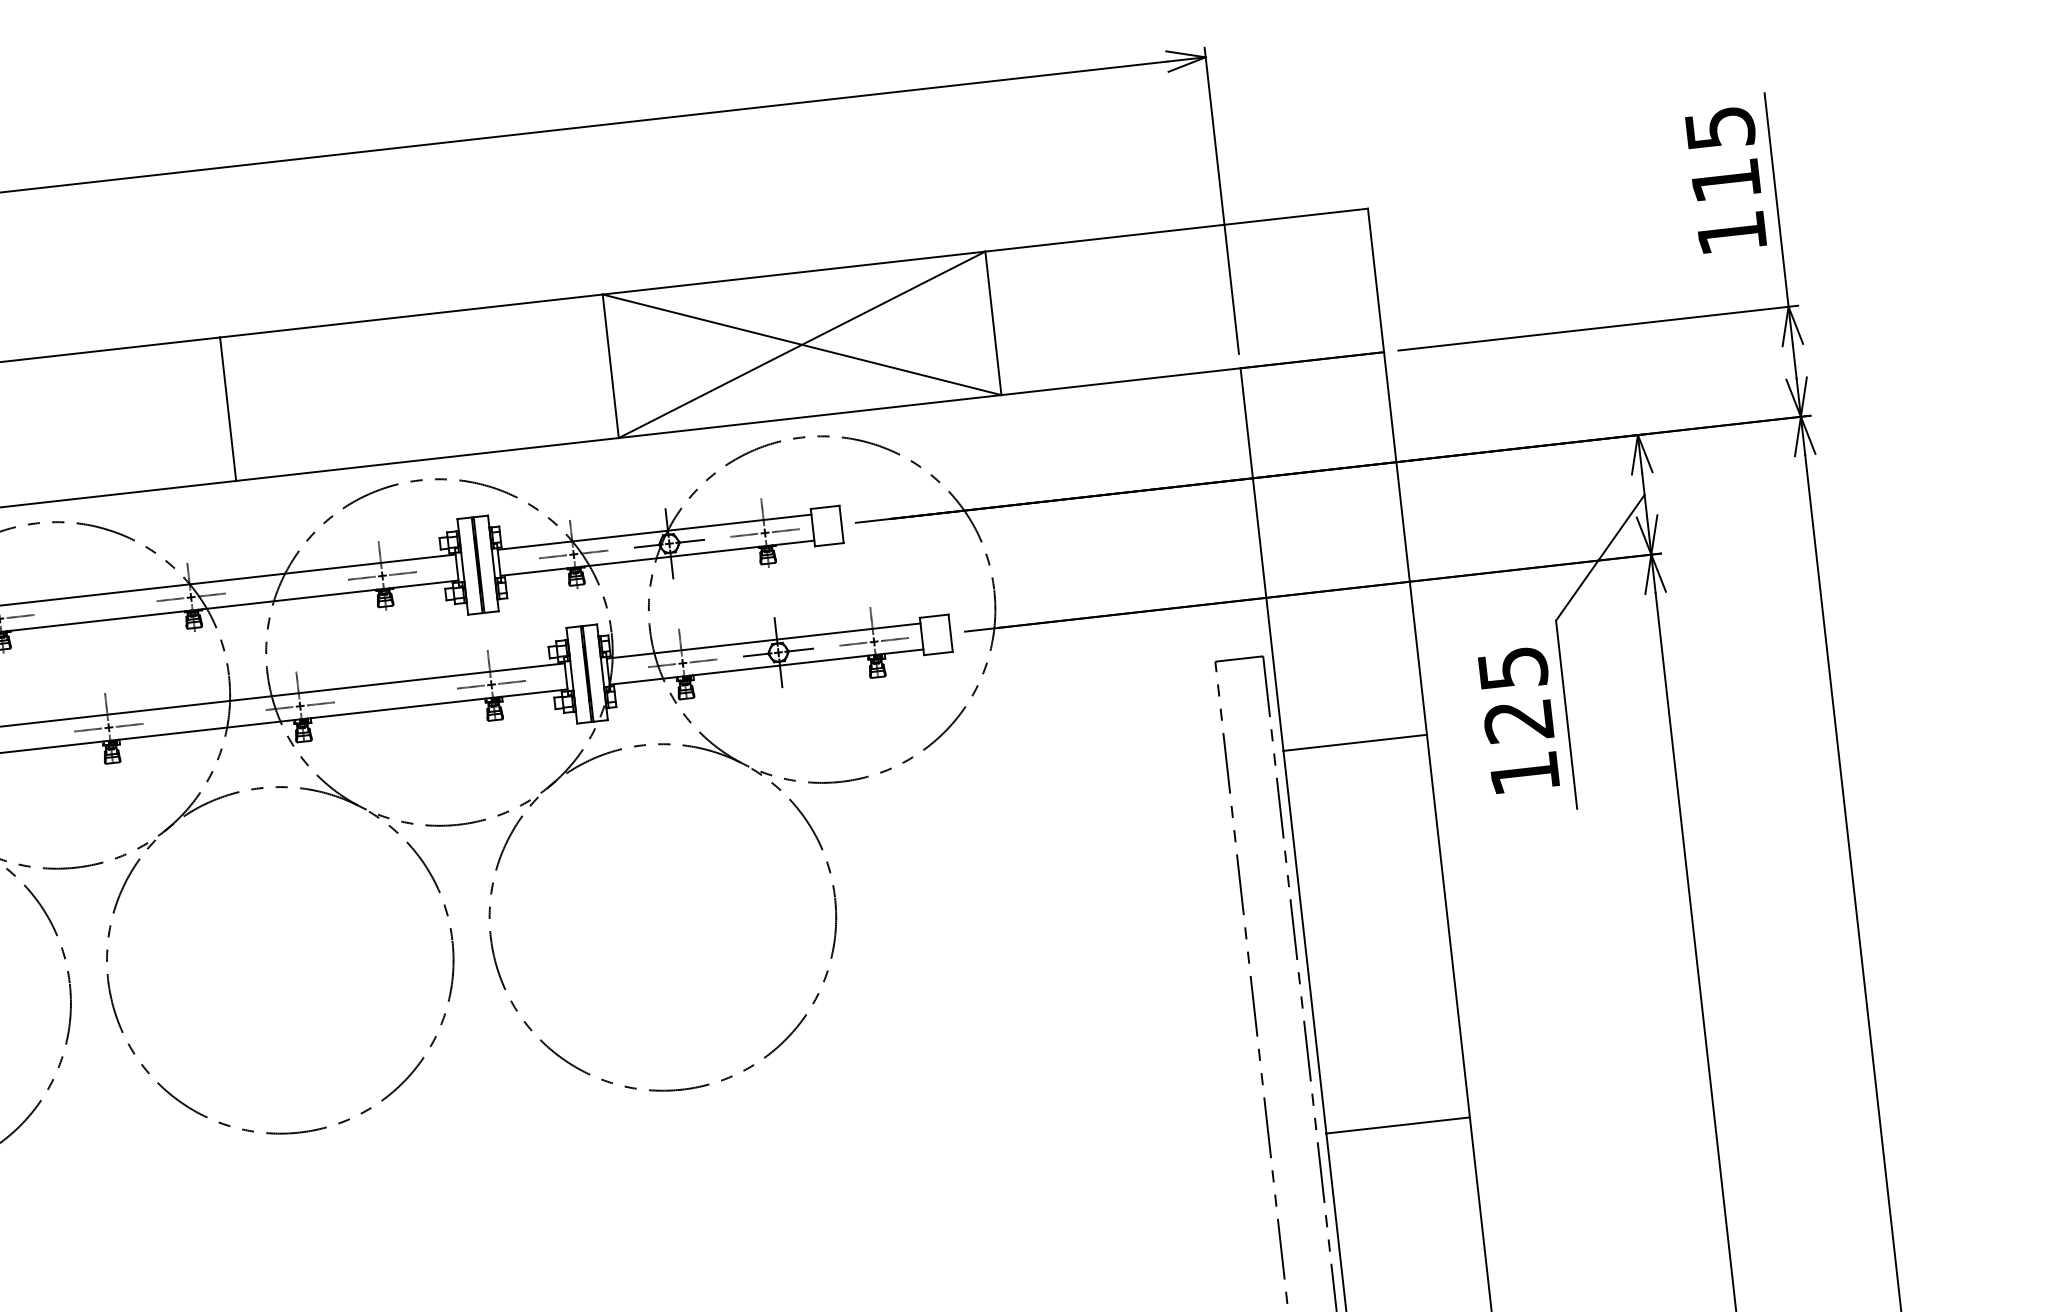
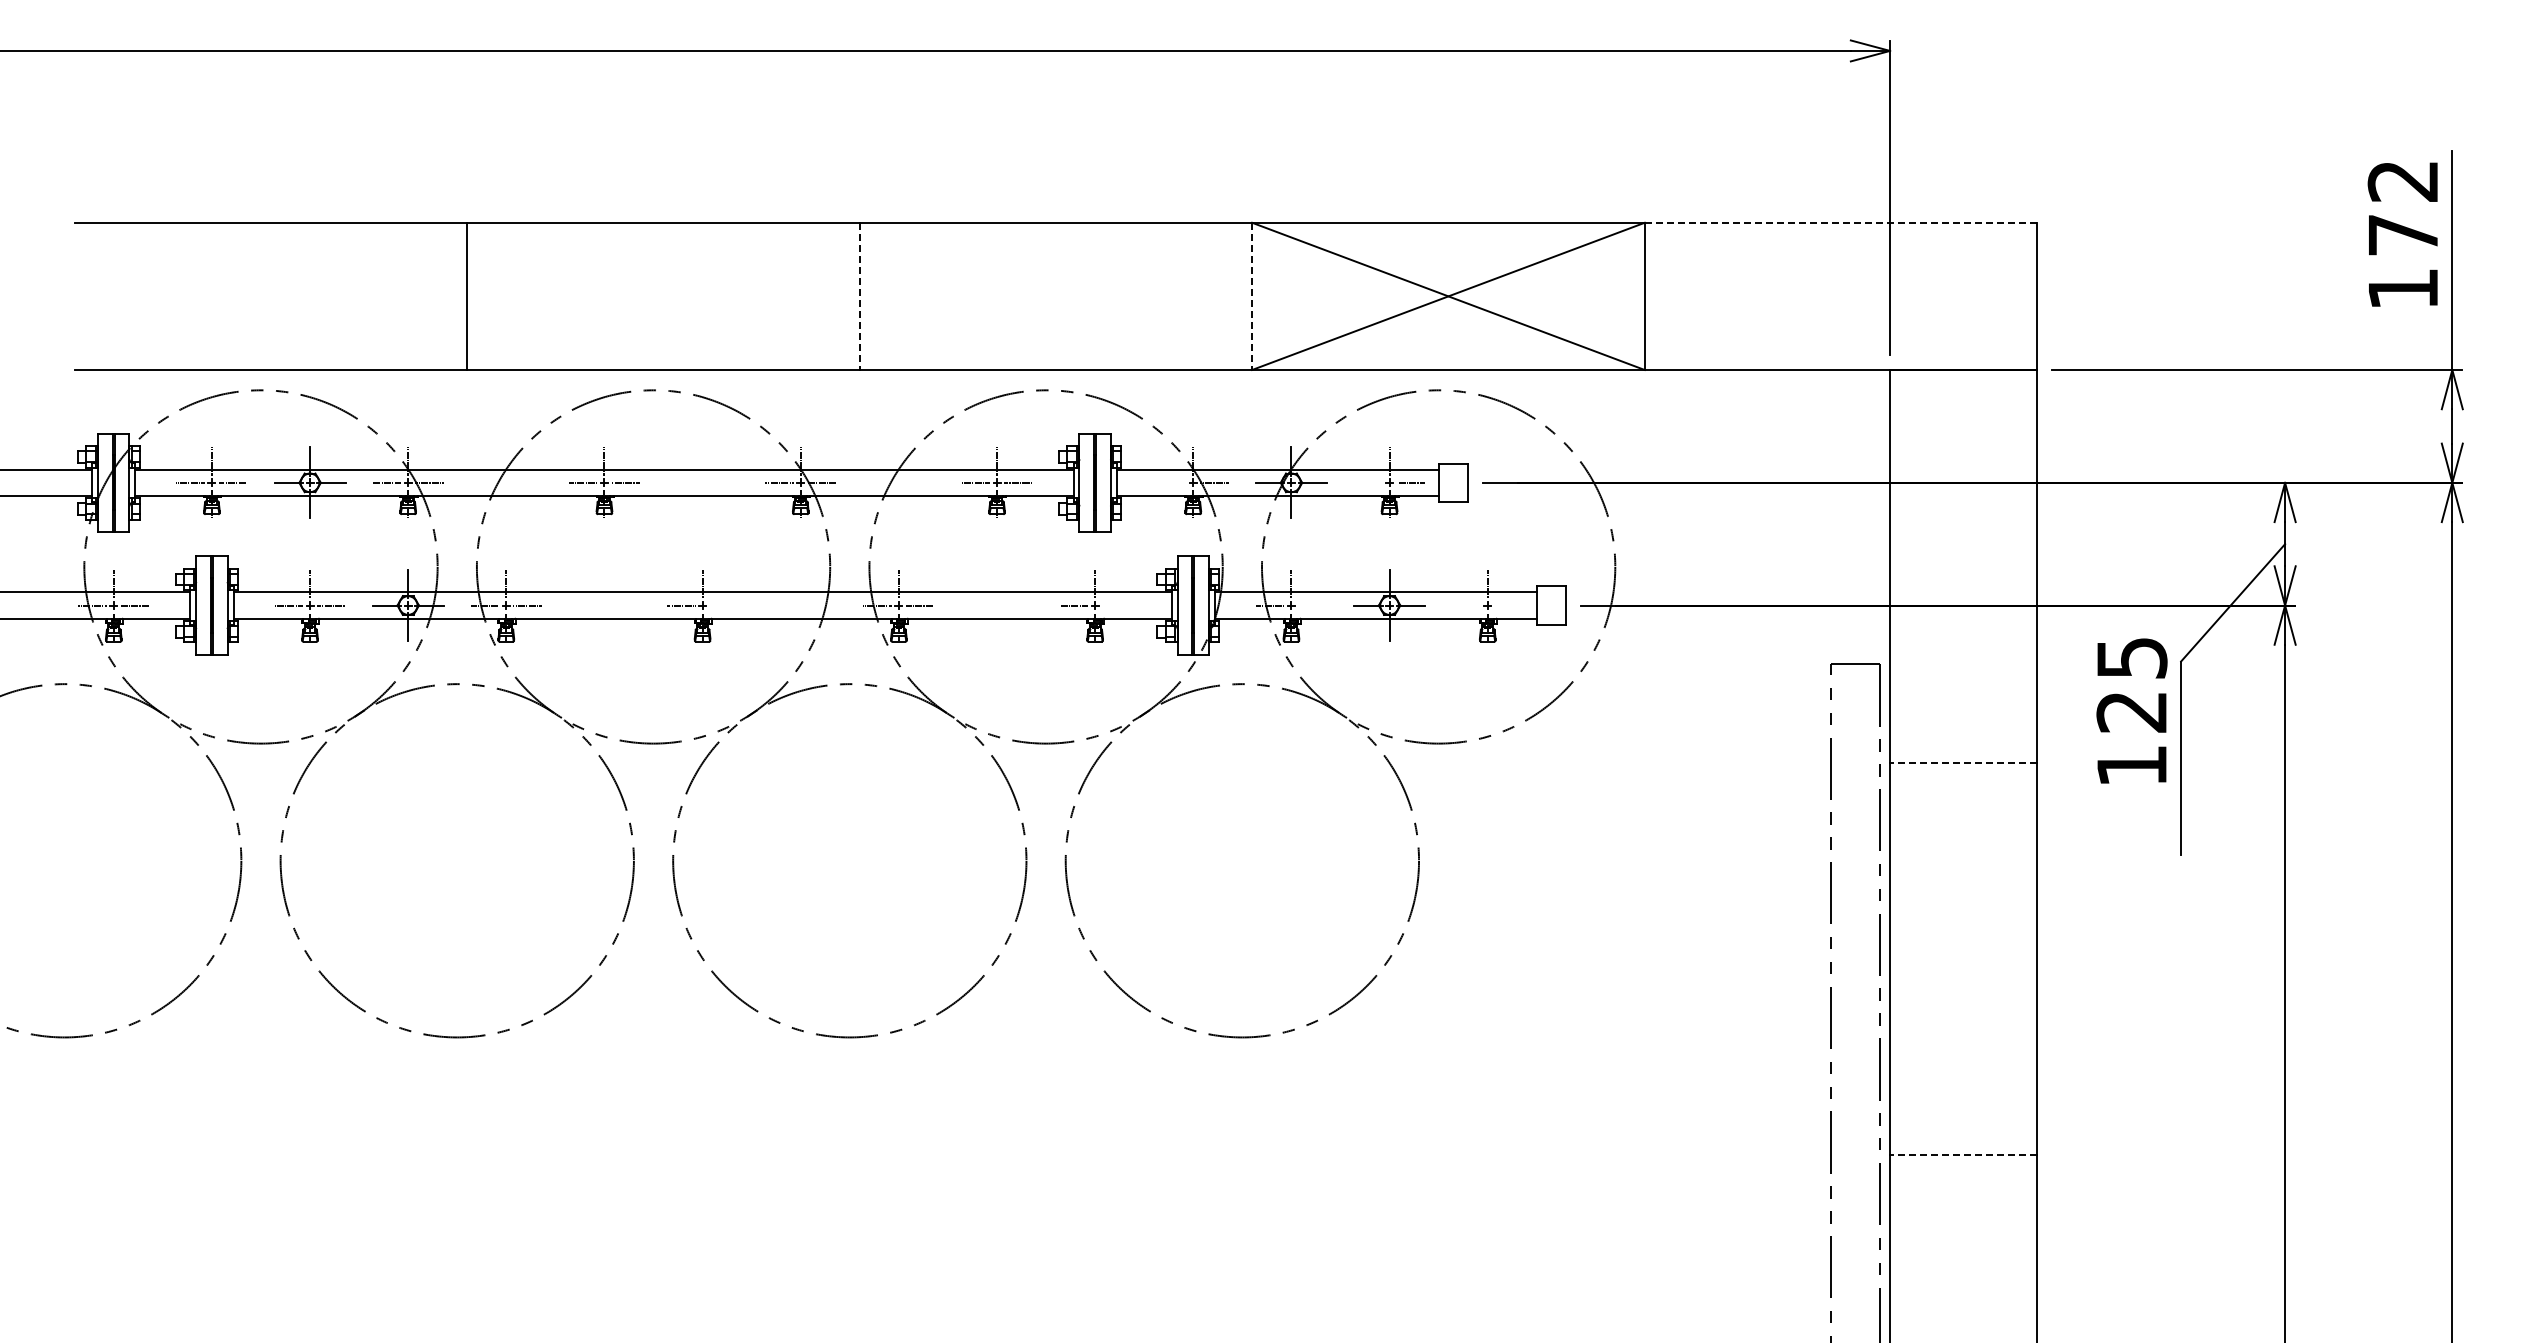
text: (1722, 154) -> (2402, 208), 115 -> 172
line: (1177, 229) -> (1841, 222), solid -> dashed
line: (611, 366) -> (1252, 296), solid -> dashed
line: (228, 409) -> (859, 296), solid -> dashed
line: (744, 534) -> (1368, 482), removed
line: (552, 556) -> (1171, 482), removed
line: (894, 639) -> (1508, 605), removed
line: (853, 644) -> (1466, 605), removed
line: (703, 660) -> (1312, 605), removed
line: (512, 682) -> (1116, 605), removed
text: (1518, 719) -> (2131, 710), moved
line: (129, 725) -> (723, 605), removed
line: (1355, 742) -> (1963, 762), solid -> dashed
line: (1398, 1125) -> (1963, 1155), solid -> dashed

